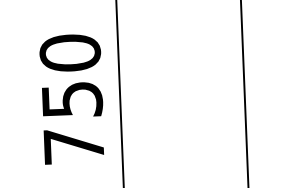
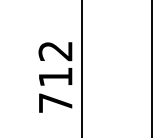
text: (70, 75) -> (55, 63), 750 -> 712

